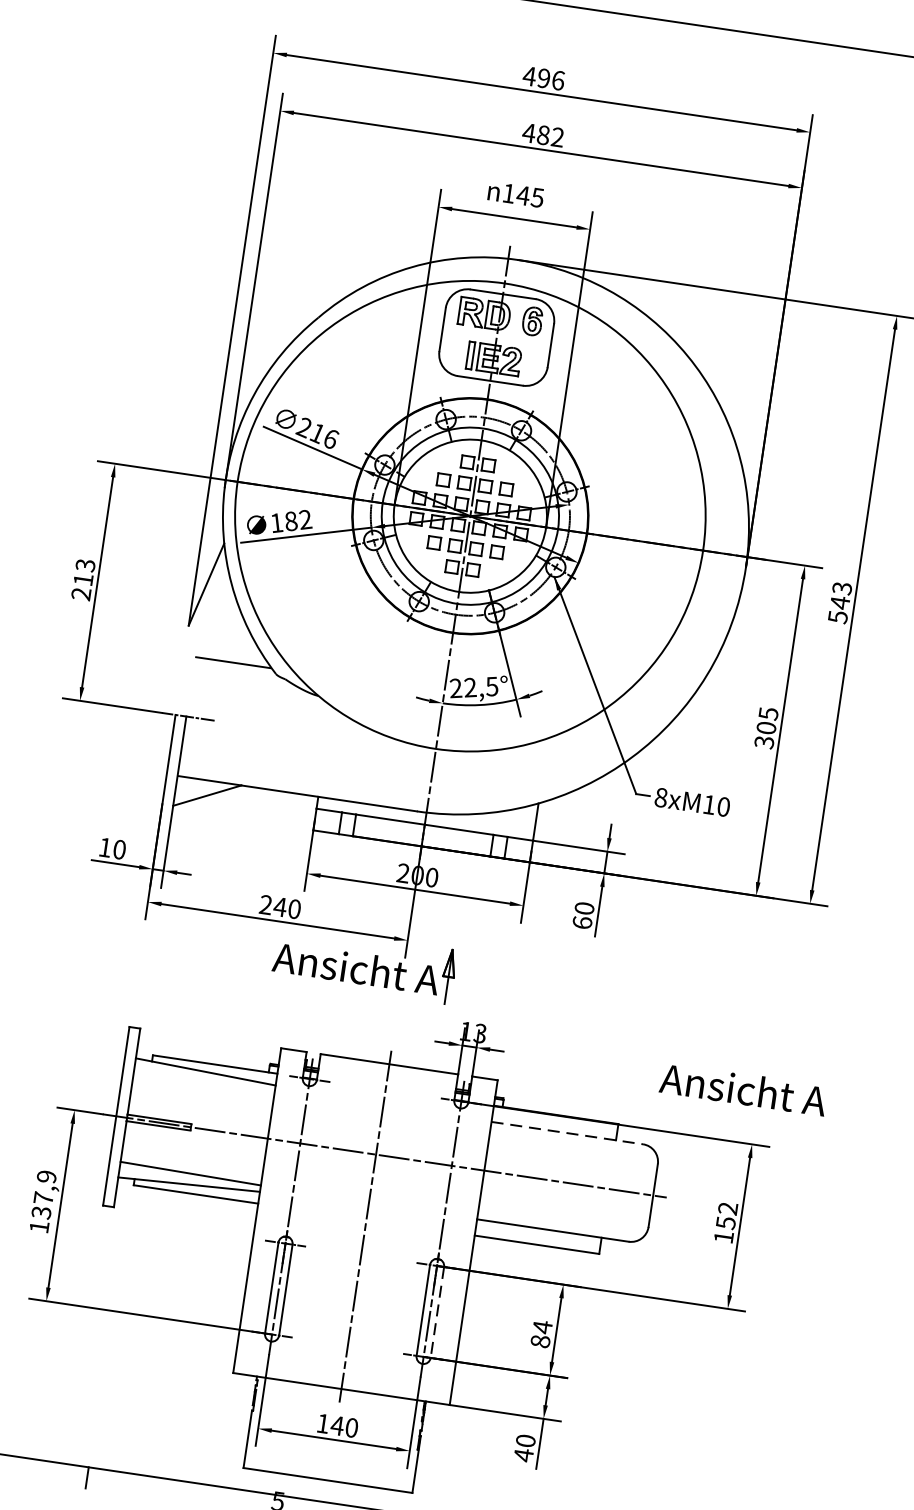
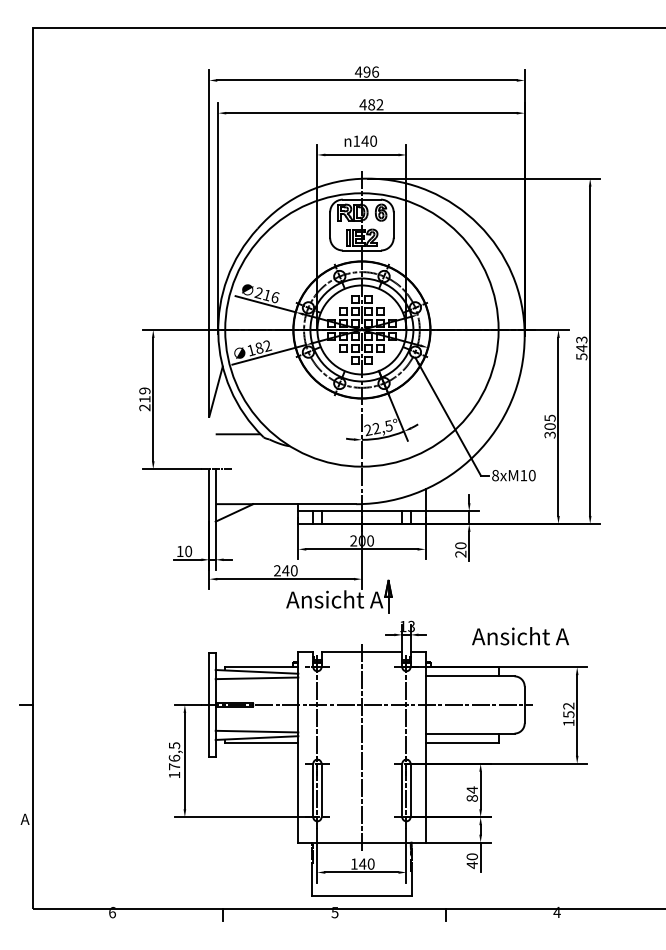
text: (537, 196) -> (373, 140), 145 -> 140
text: (84, 564) -> (144, 390), 213 -> 219
text: (582, 921) -> (460, 553), 60 -> 20
line: (203, 1083) -> (256, 678), added
text: (743, 1089) -> (520, 636), moved
line: (568, 1133) -> (470, 676), dashed -> solid
text: (44, 1195) -> (174, 756), 137,9 -> 176,5
line: (437, 1312) -> (410, 790), dashed -> solid

